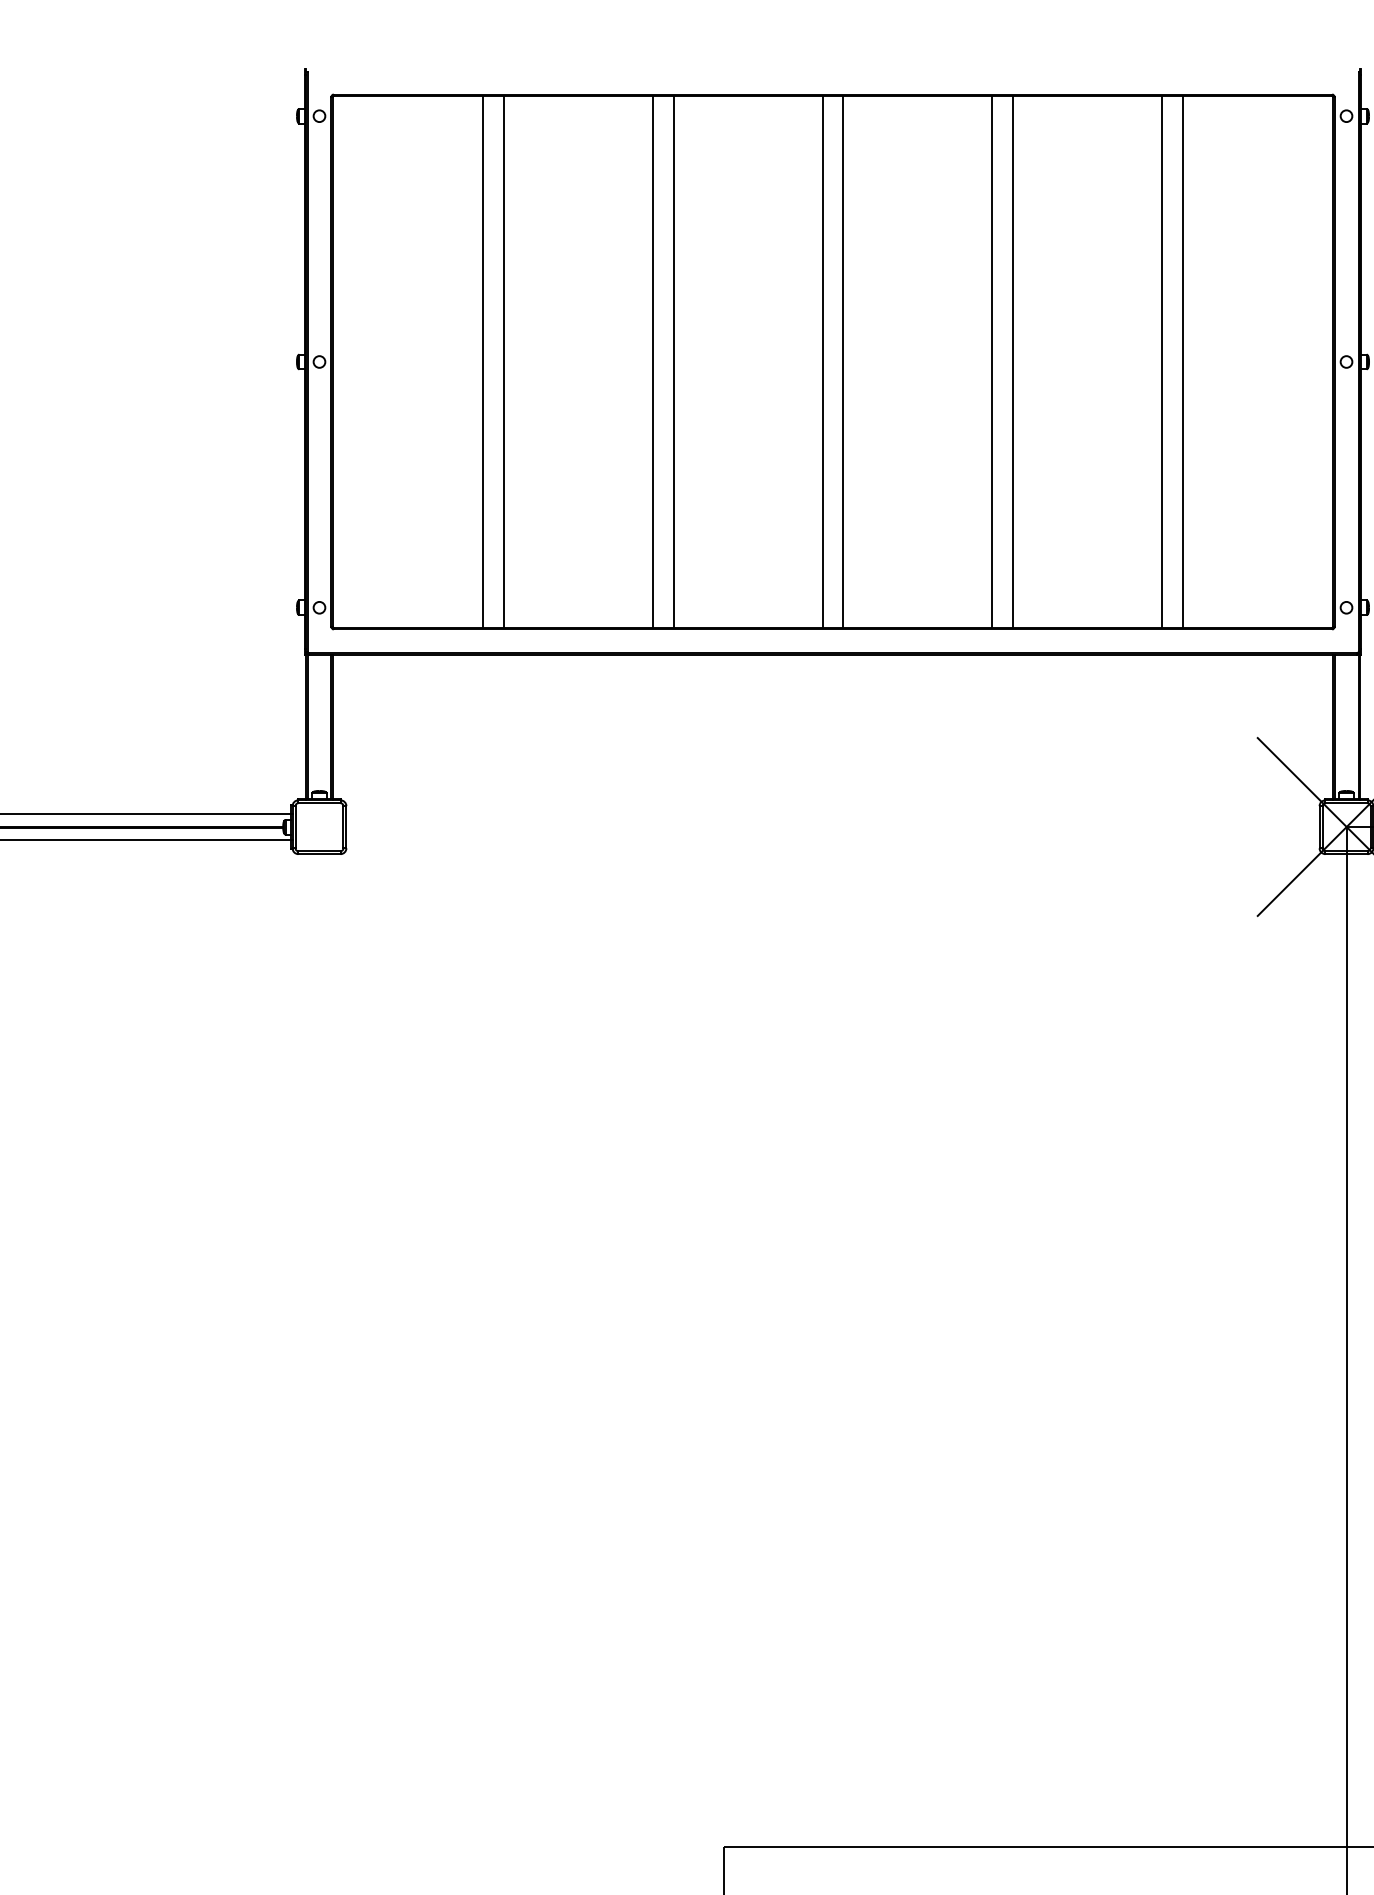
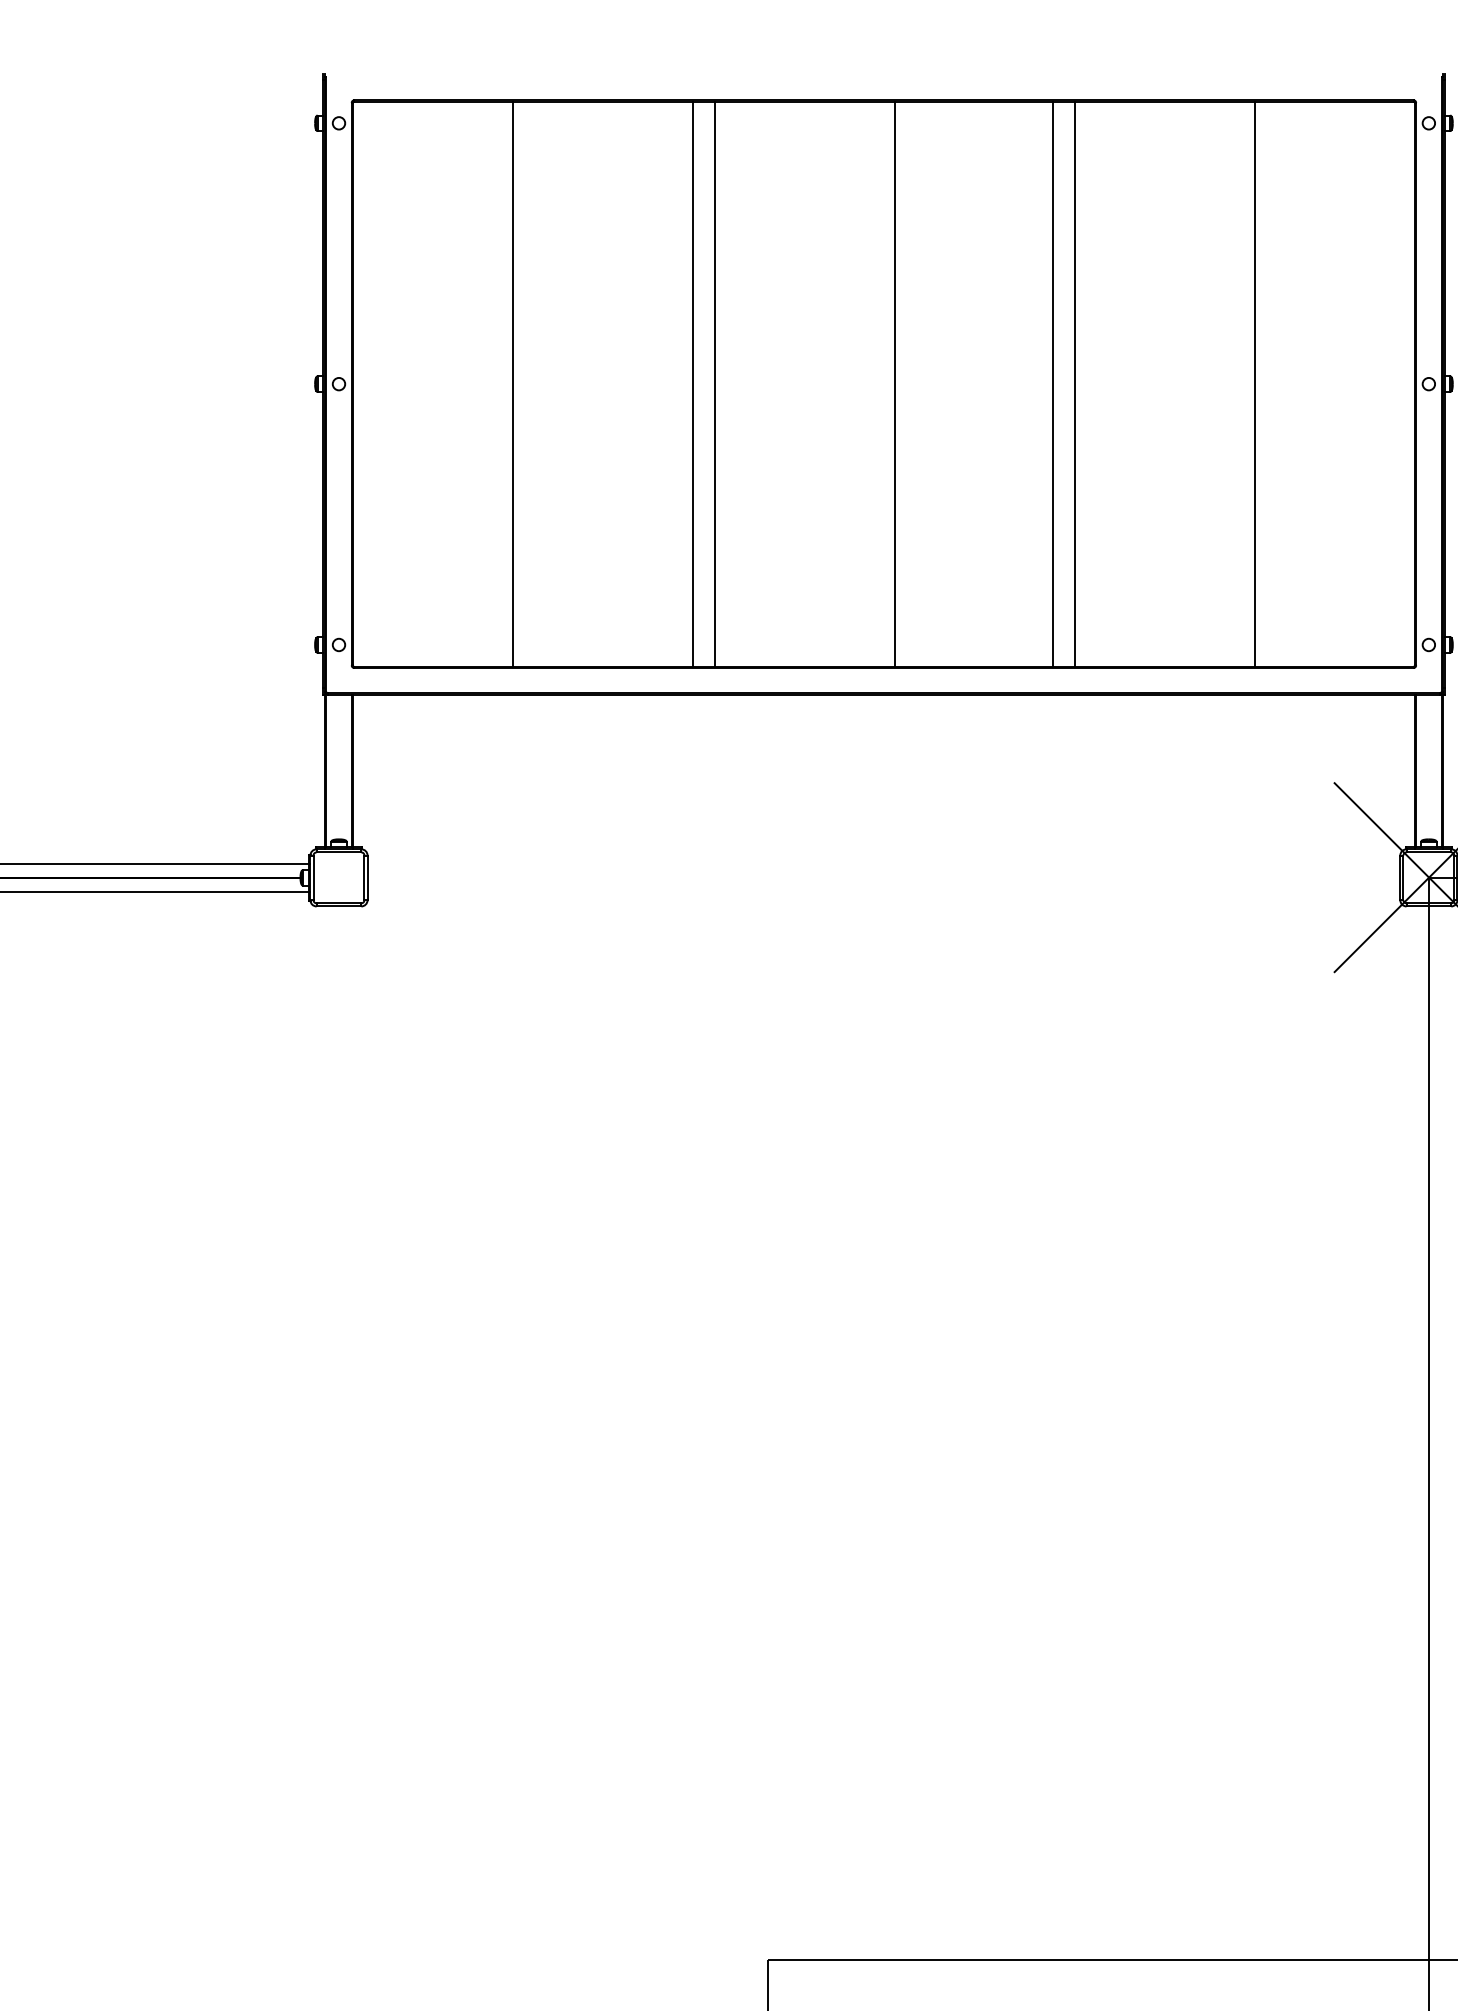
line: (503, 361) -> (534, 383), removed
line: (822, 361) -> (872, 383), removed
line: (1162, 361) -> (1233, 383), removed

